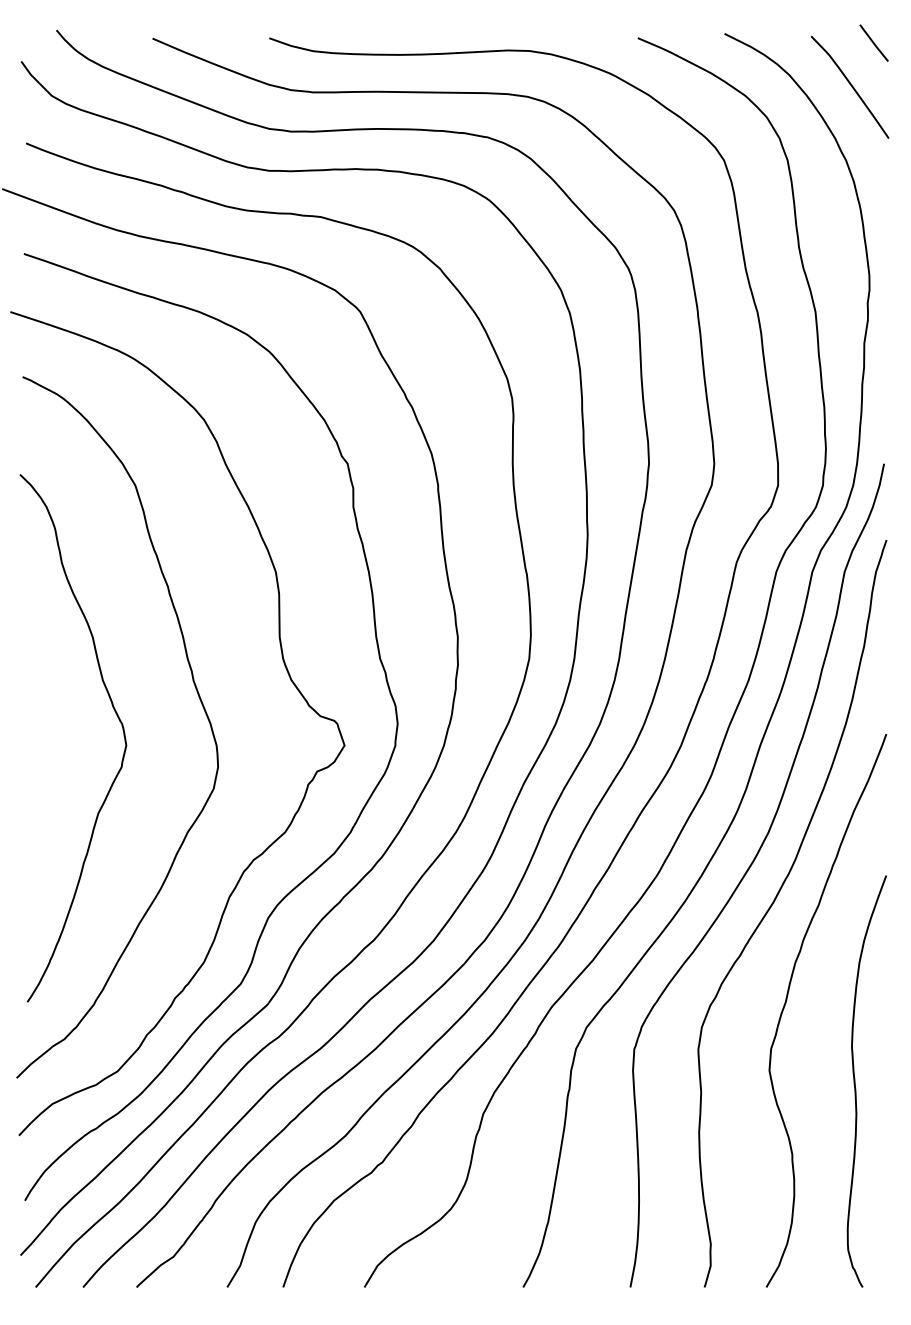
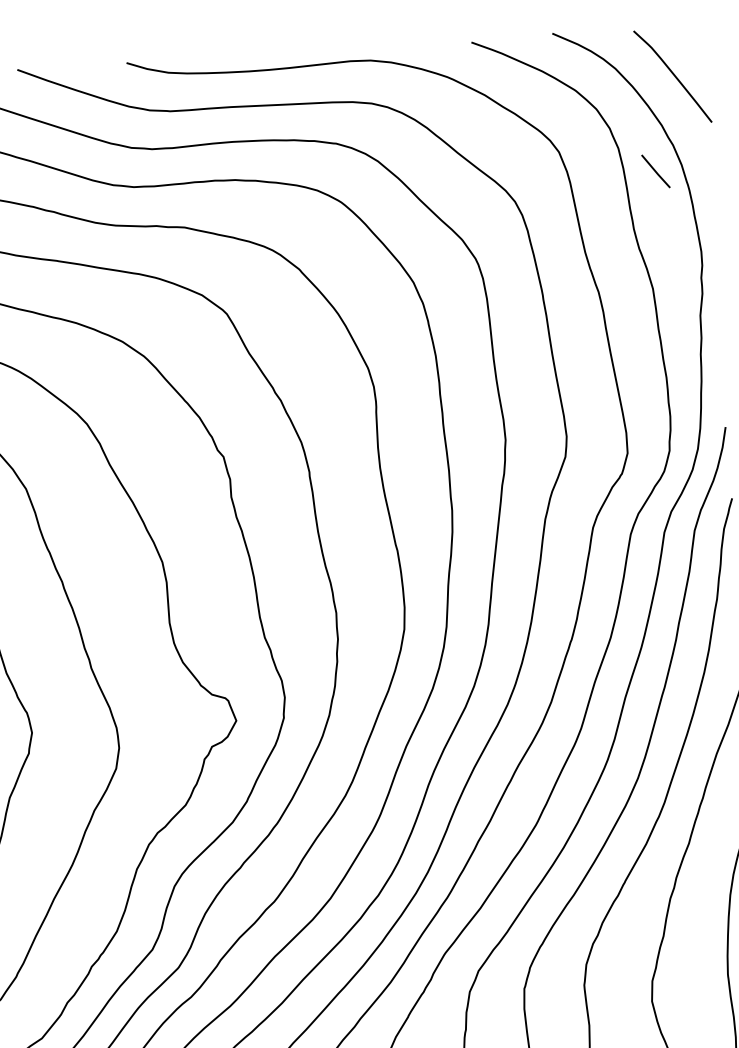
line: (873, 42) -> (655, 170), moved

